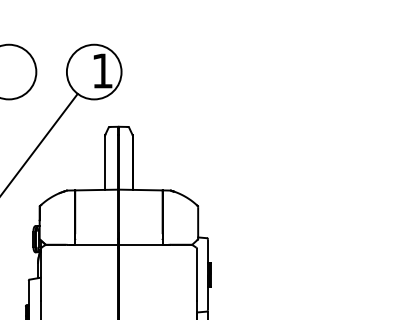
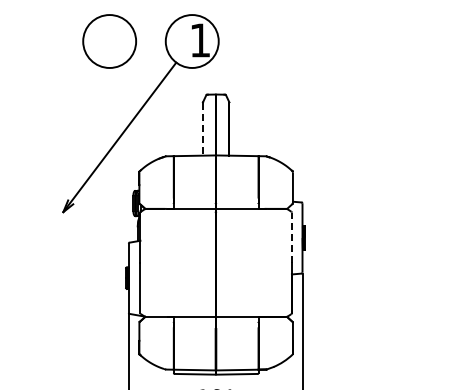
line: (104, 163) -> (202, 130), solid -> dashed
line: (196, 274) -> (291, 237), solid -> dashed

